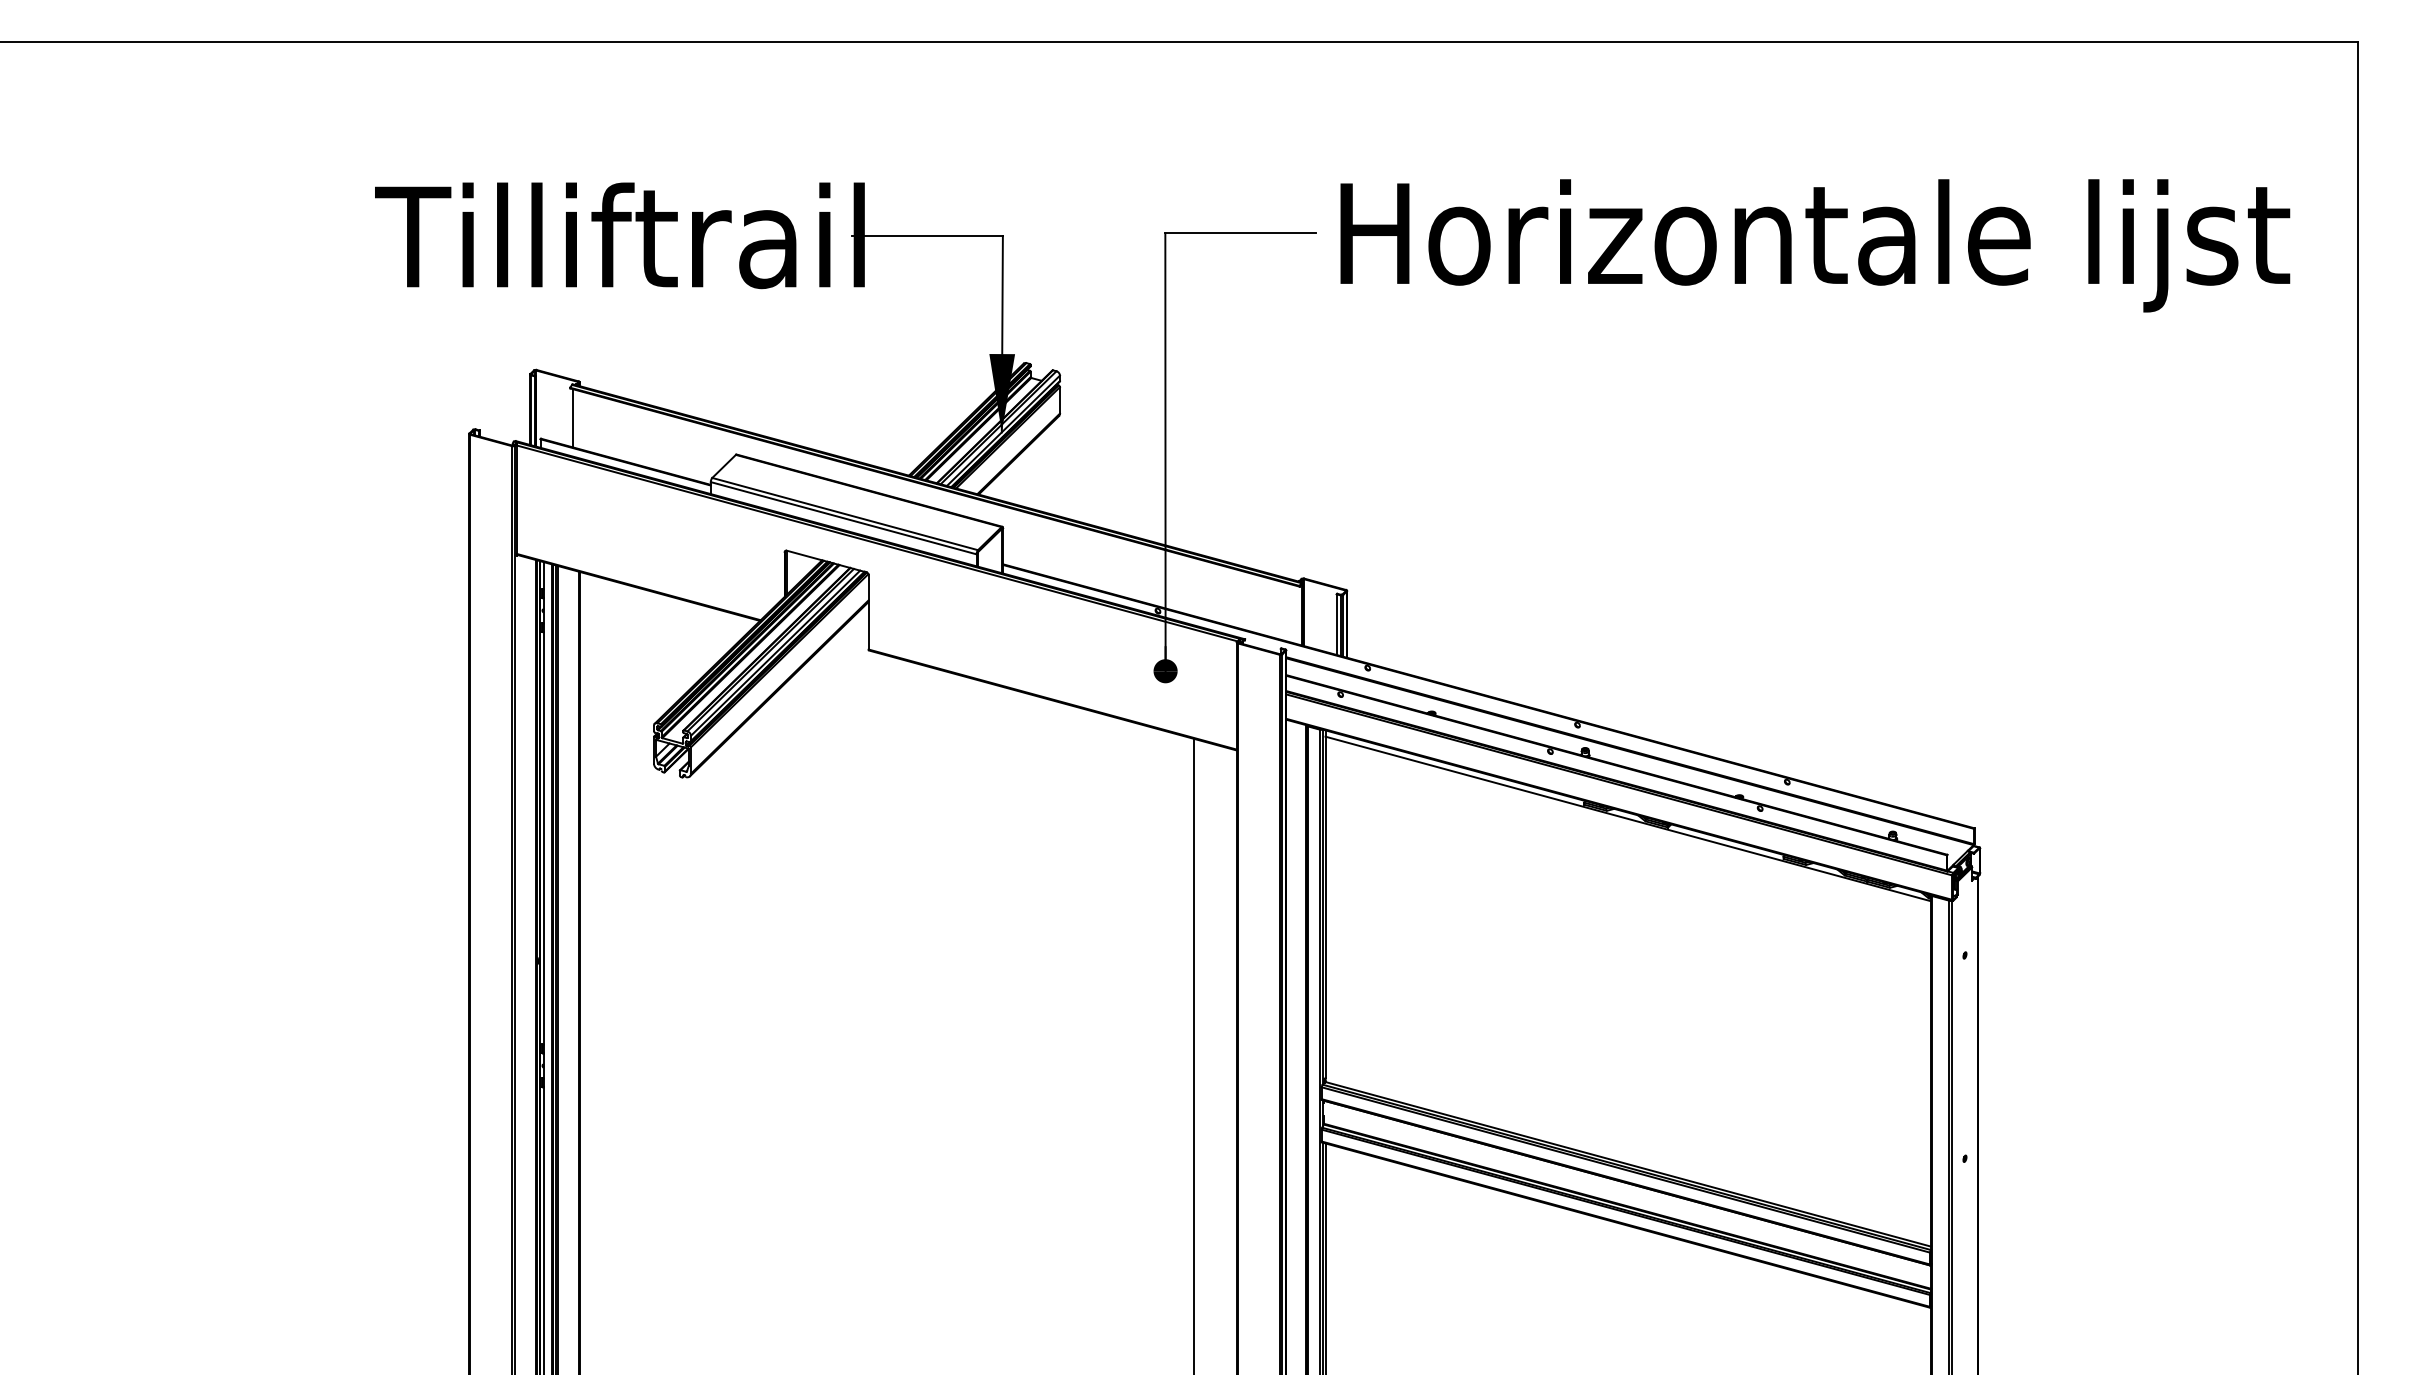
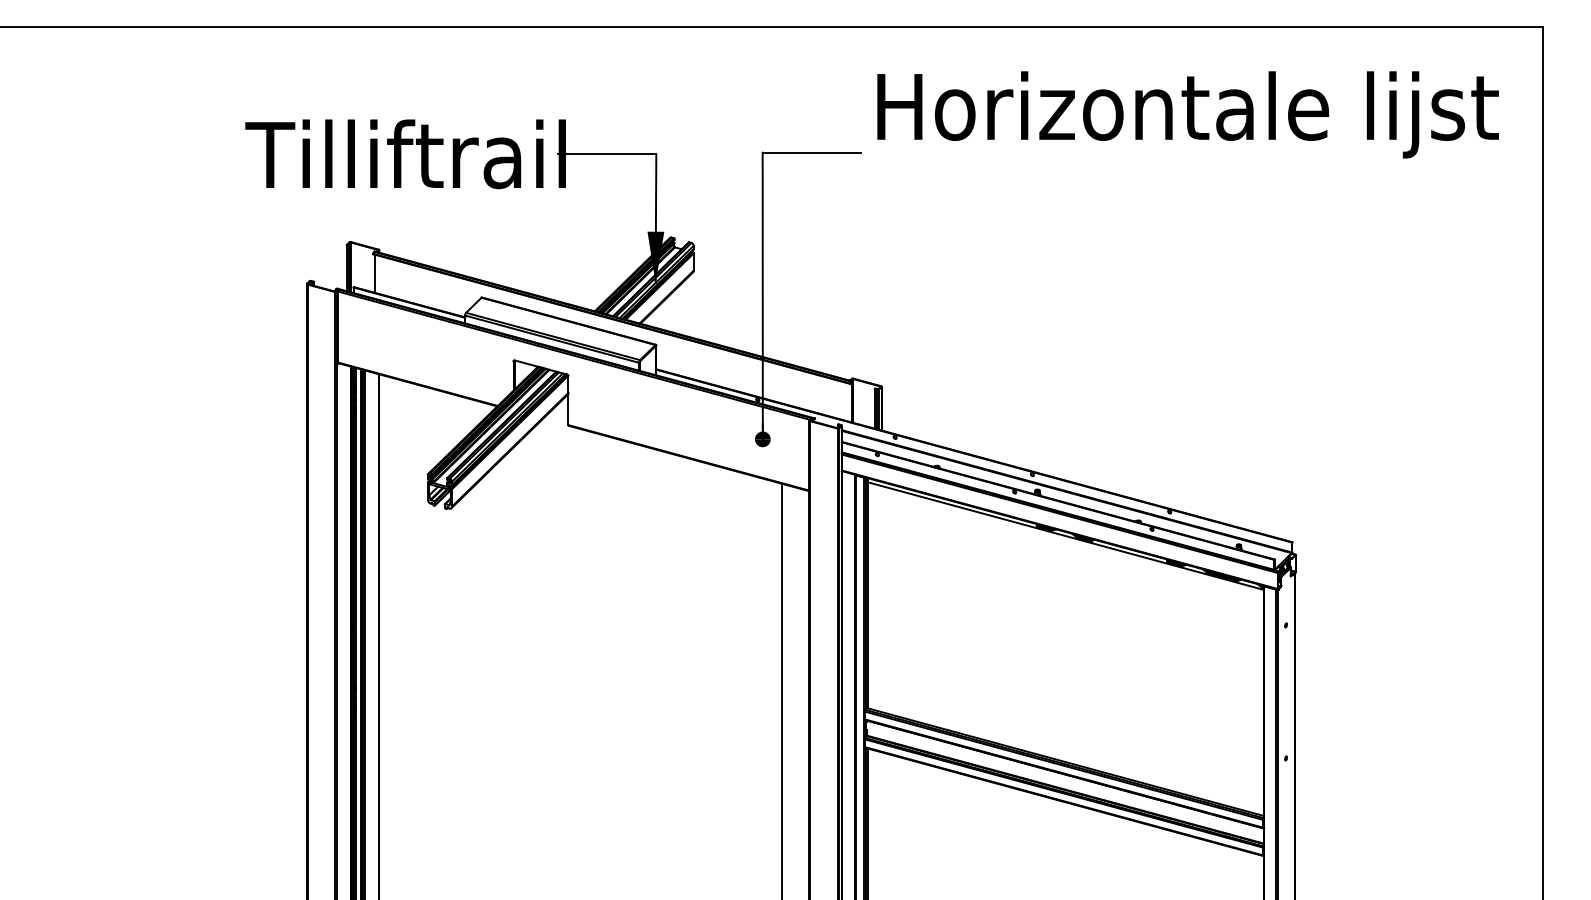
text: (1814, 245) -> (1187, 114), moved

